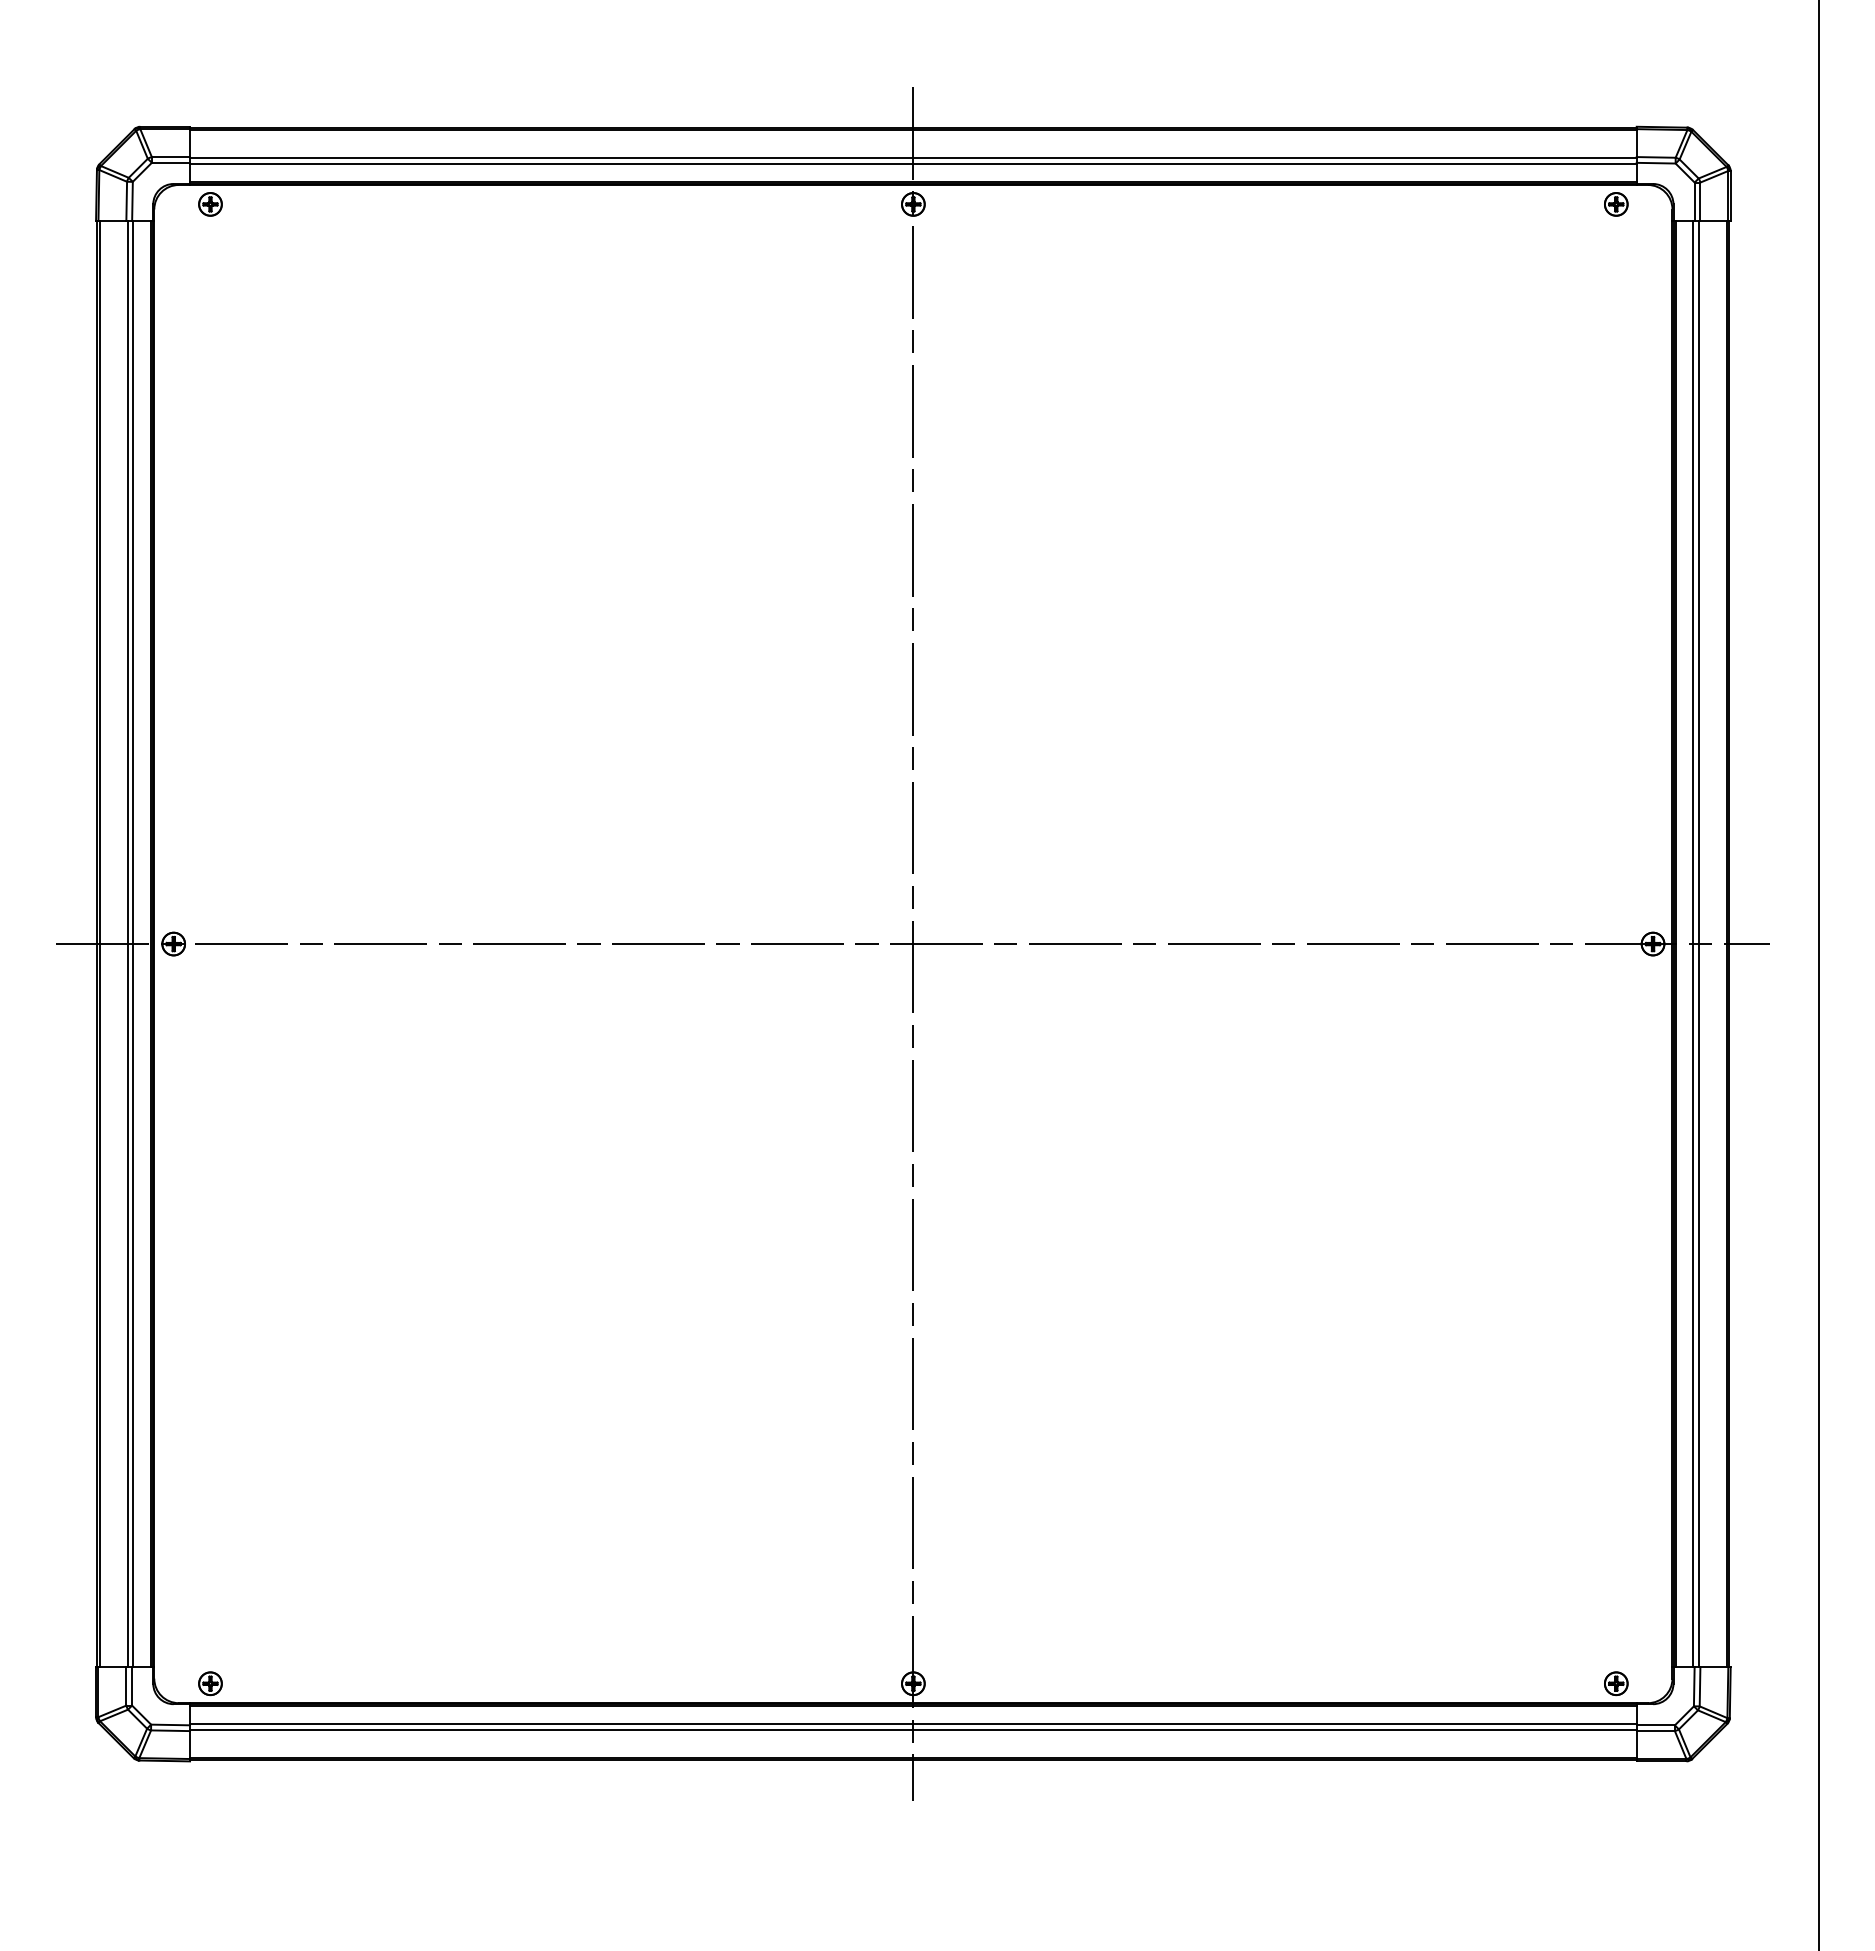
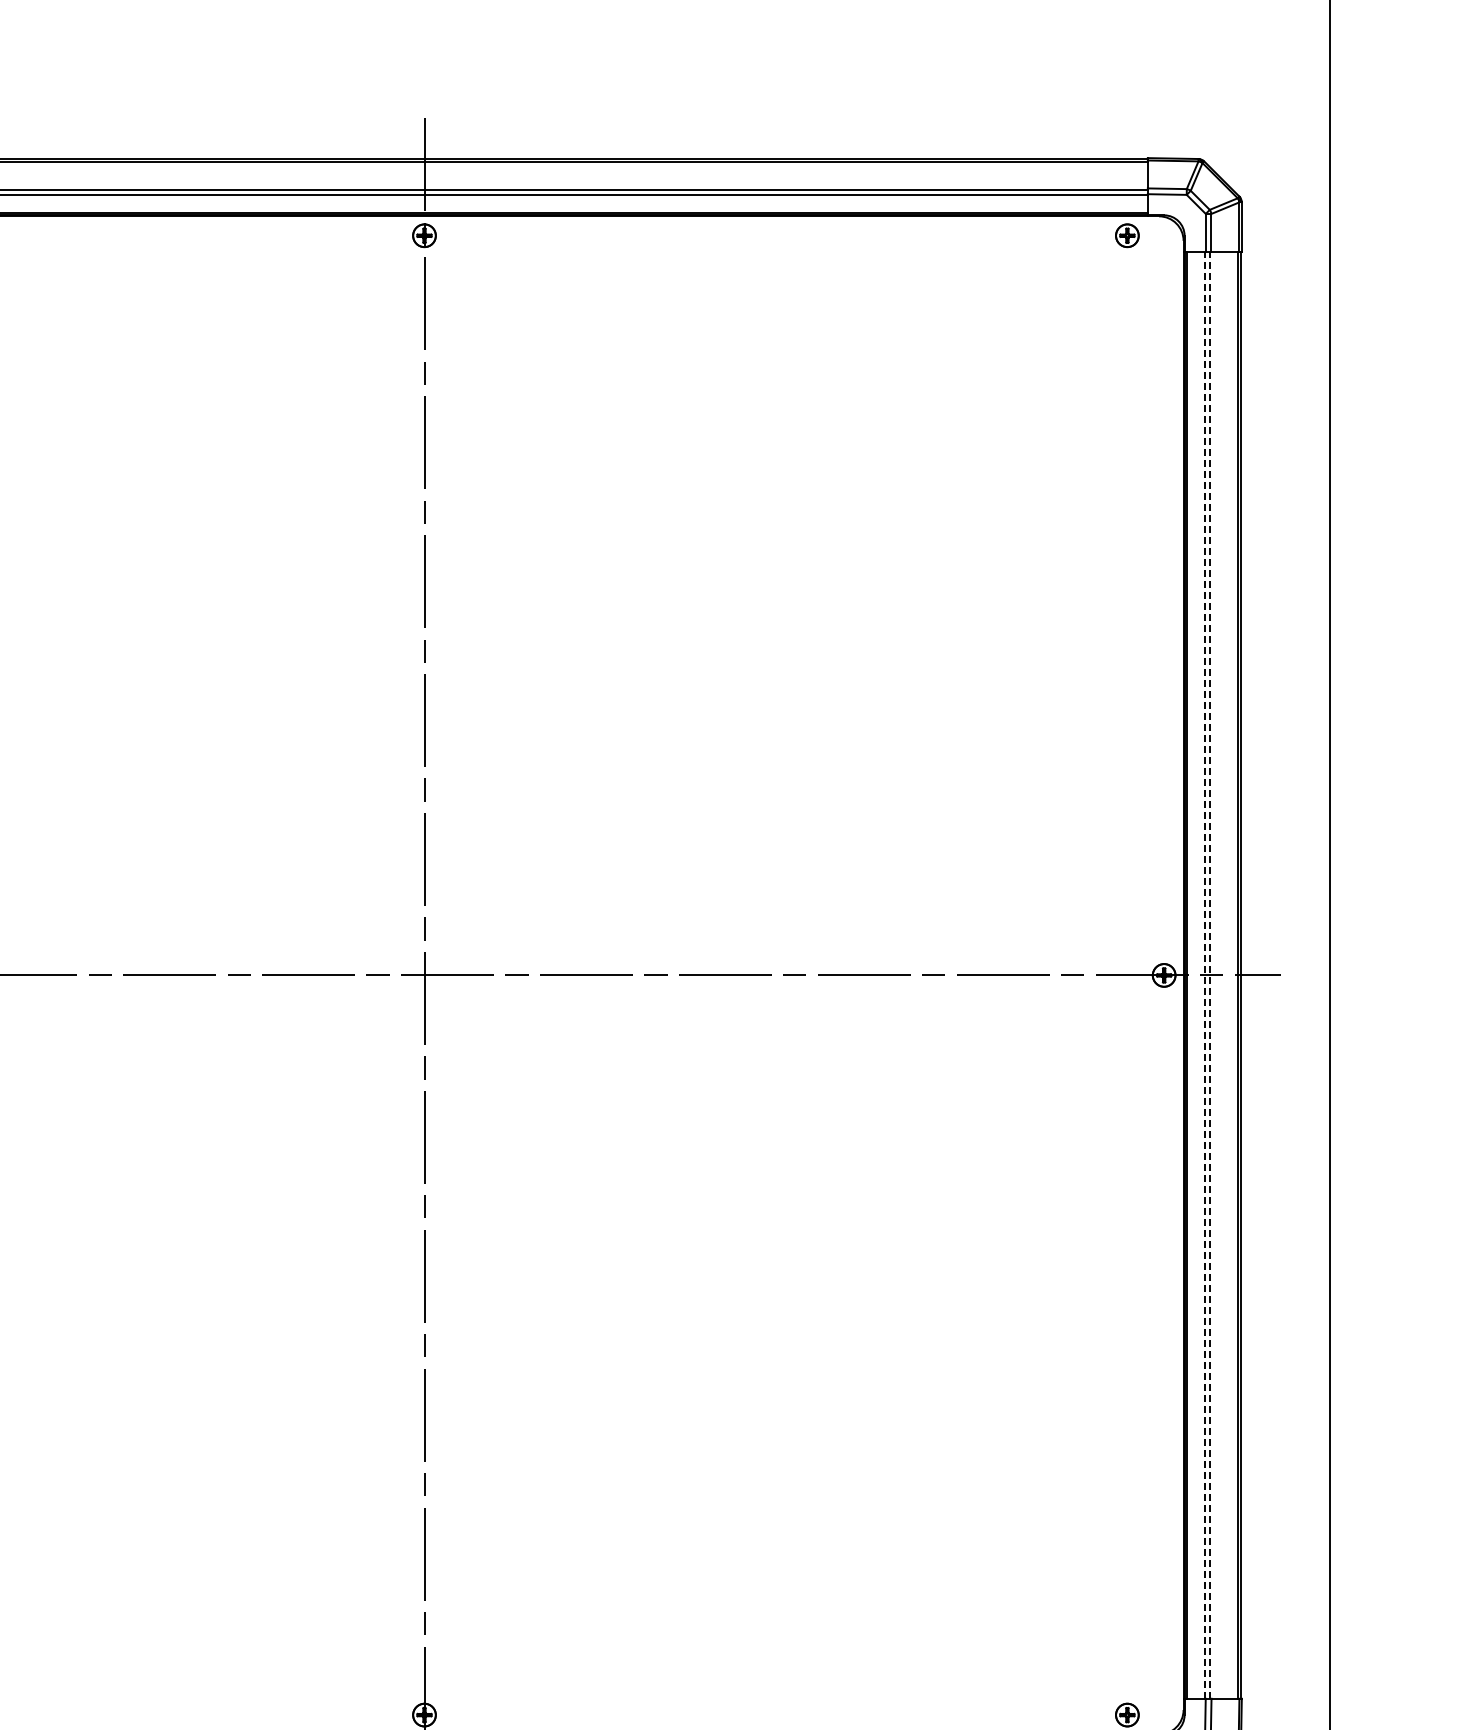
line: (1693, 943) -> (1204, 974), solid -> dashed
line: (1699, 943) -> (1210, 974), solid -> dashed

